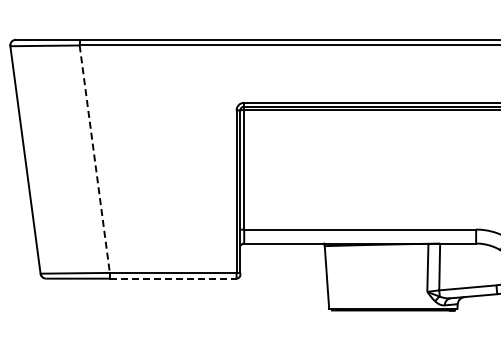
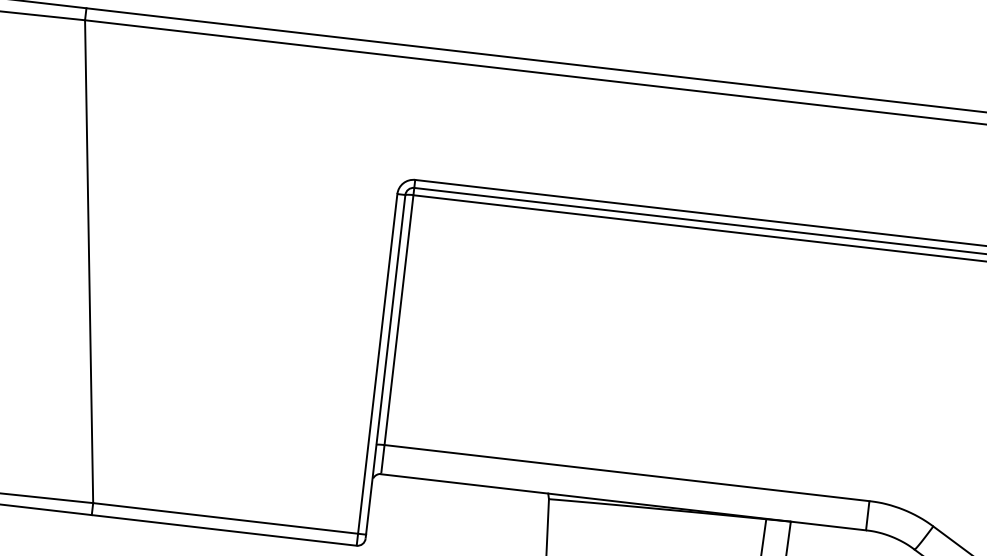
line: (94, 159) -> (88, 262), dashed -> solid
line: (173, 278) -> (224, 530), dashed -> solid

